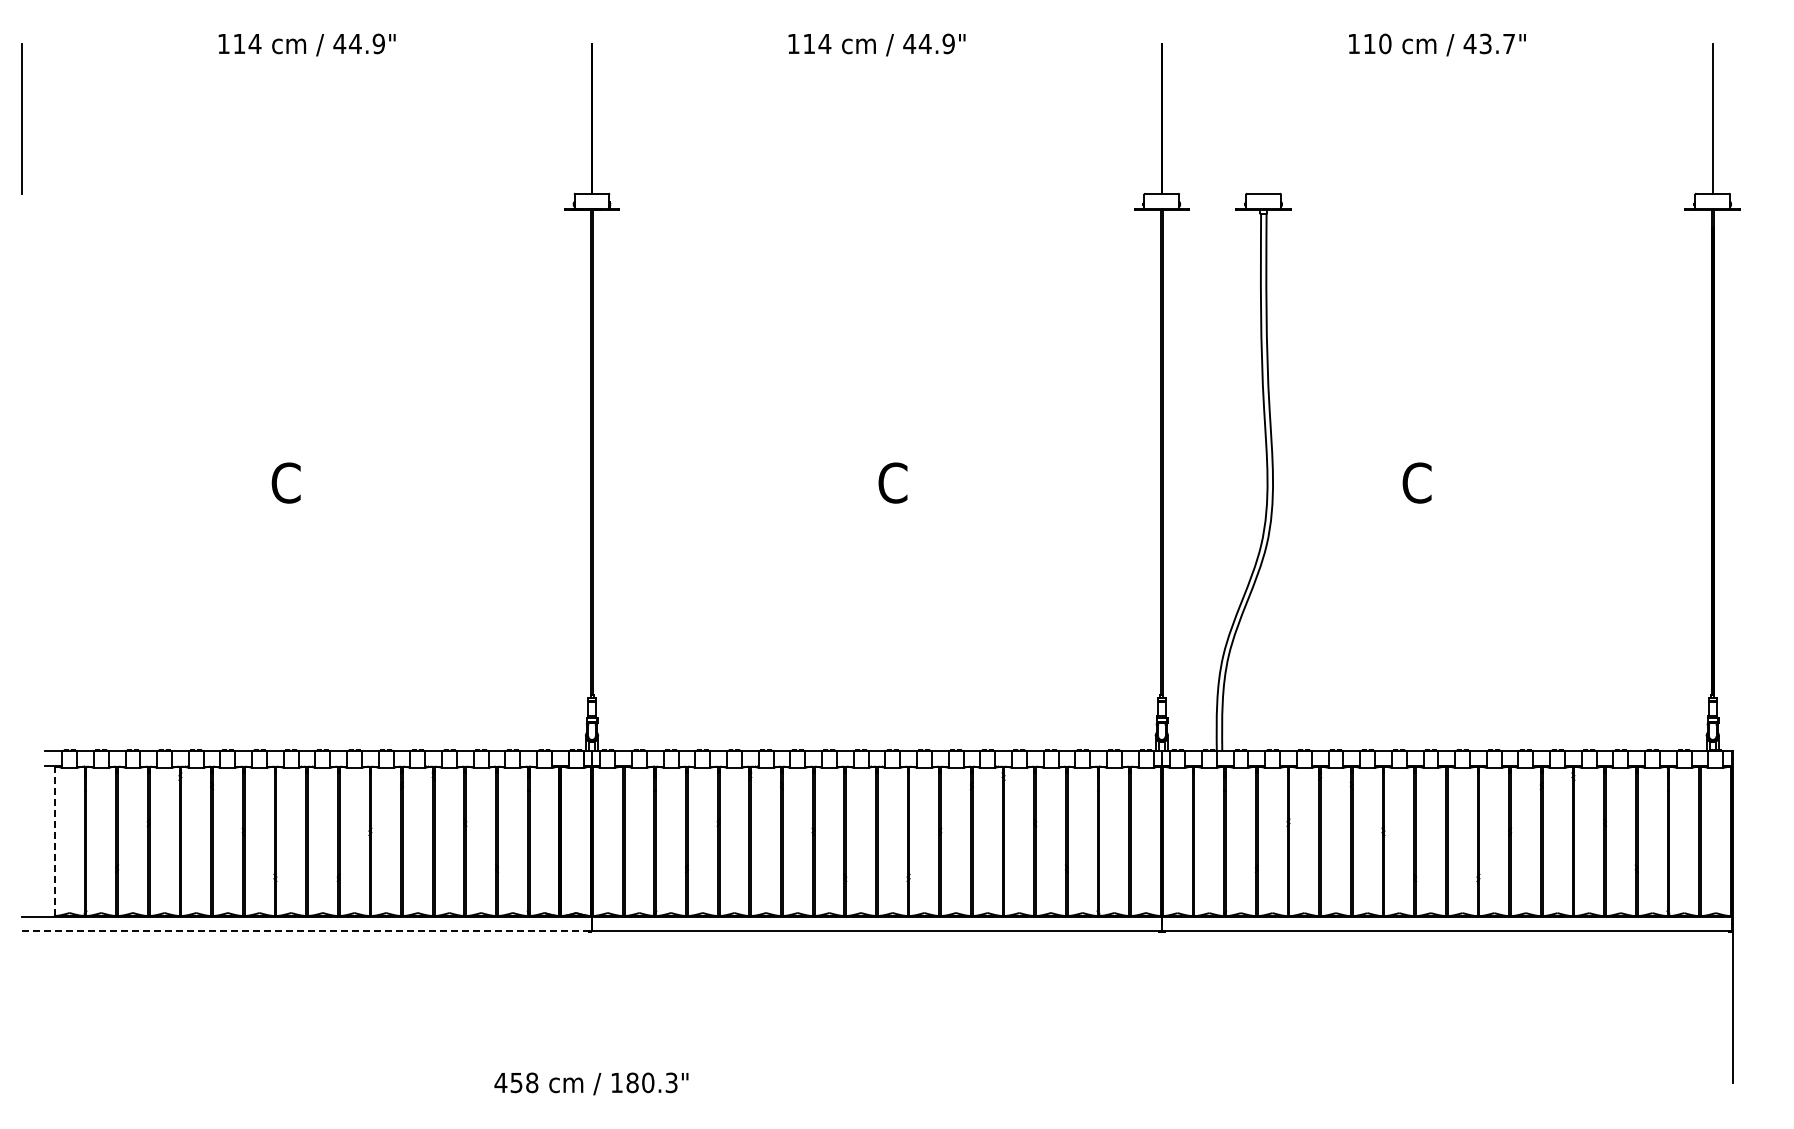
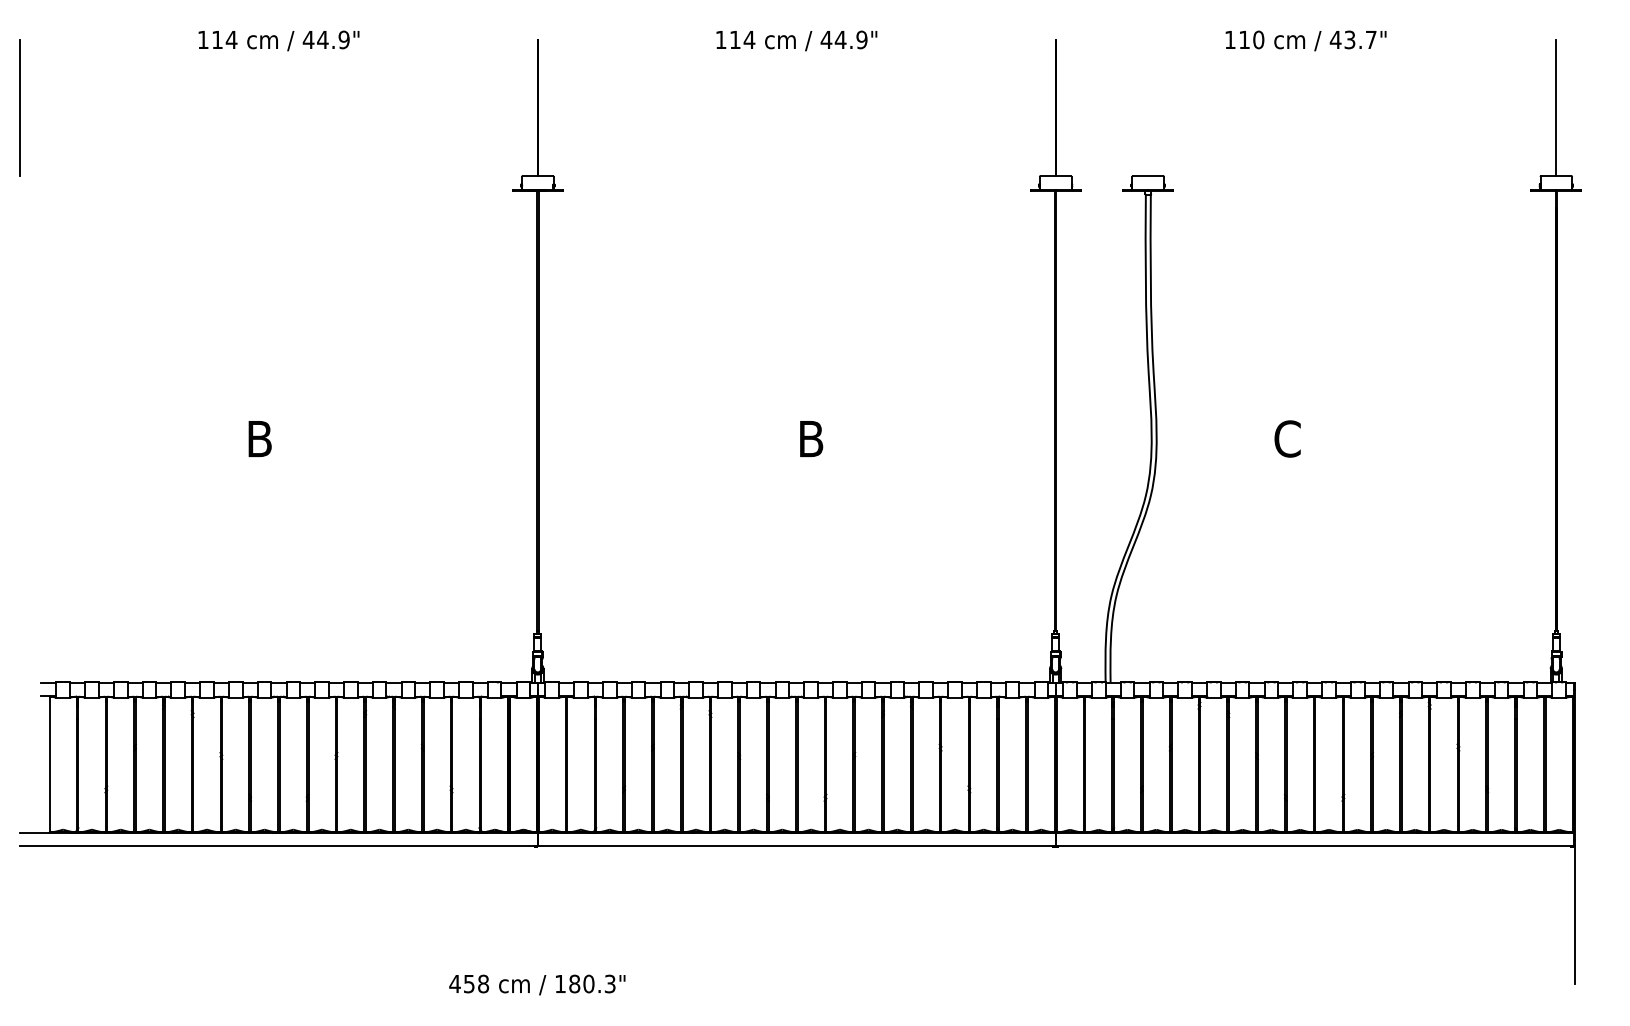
text: (285, 482) -> (259, 438), C -> B
text: (892, 482) -> (810, 438), C -> B
line: (54, 841) -> (49, 764), dashed -> solid
line: (307, 931) -> (279, 846), dashed -> solid

